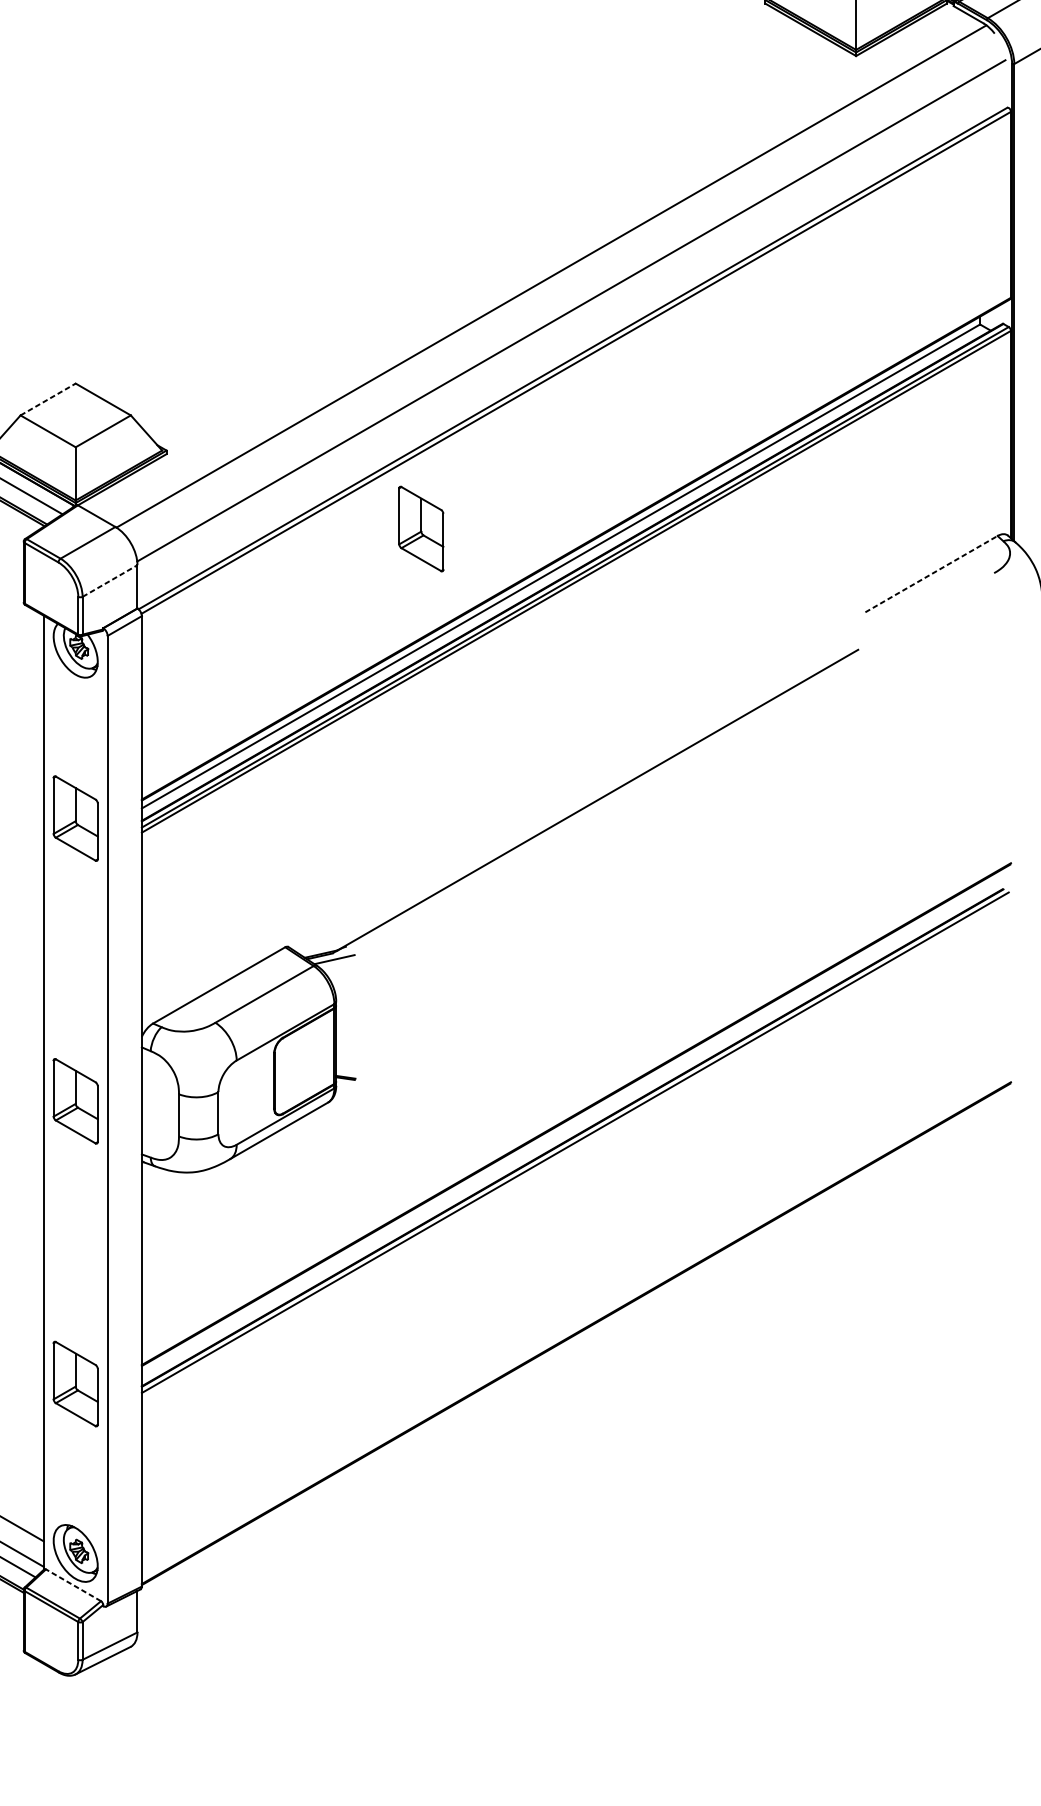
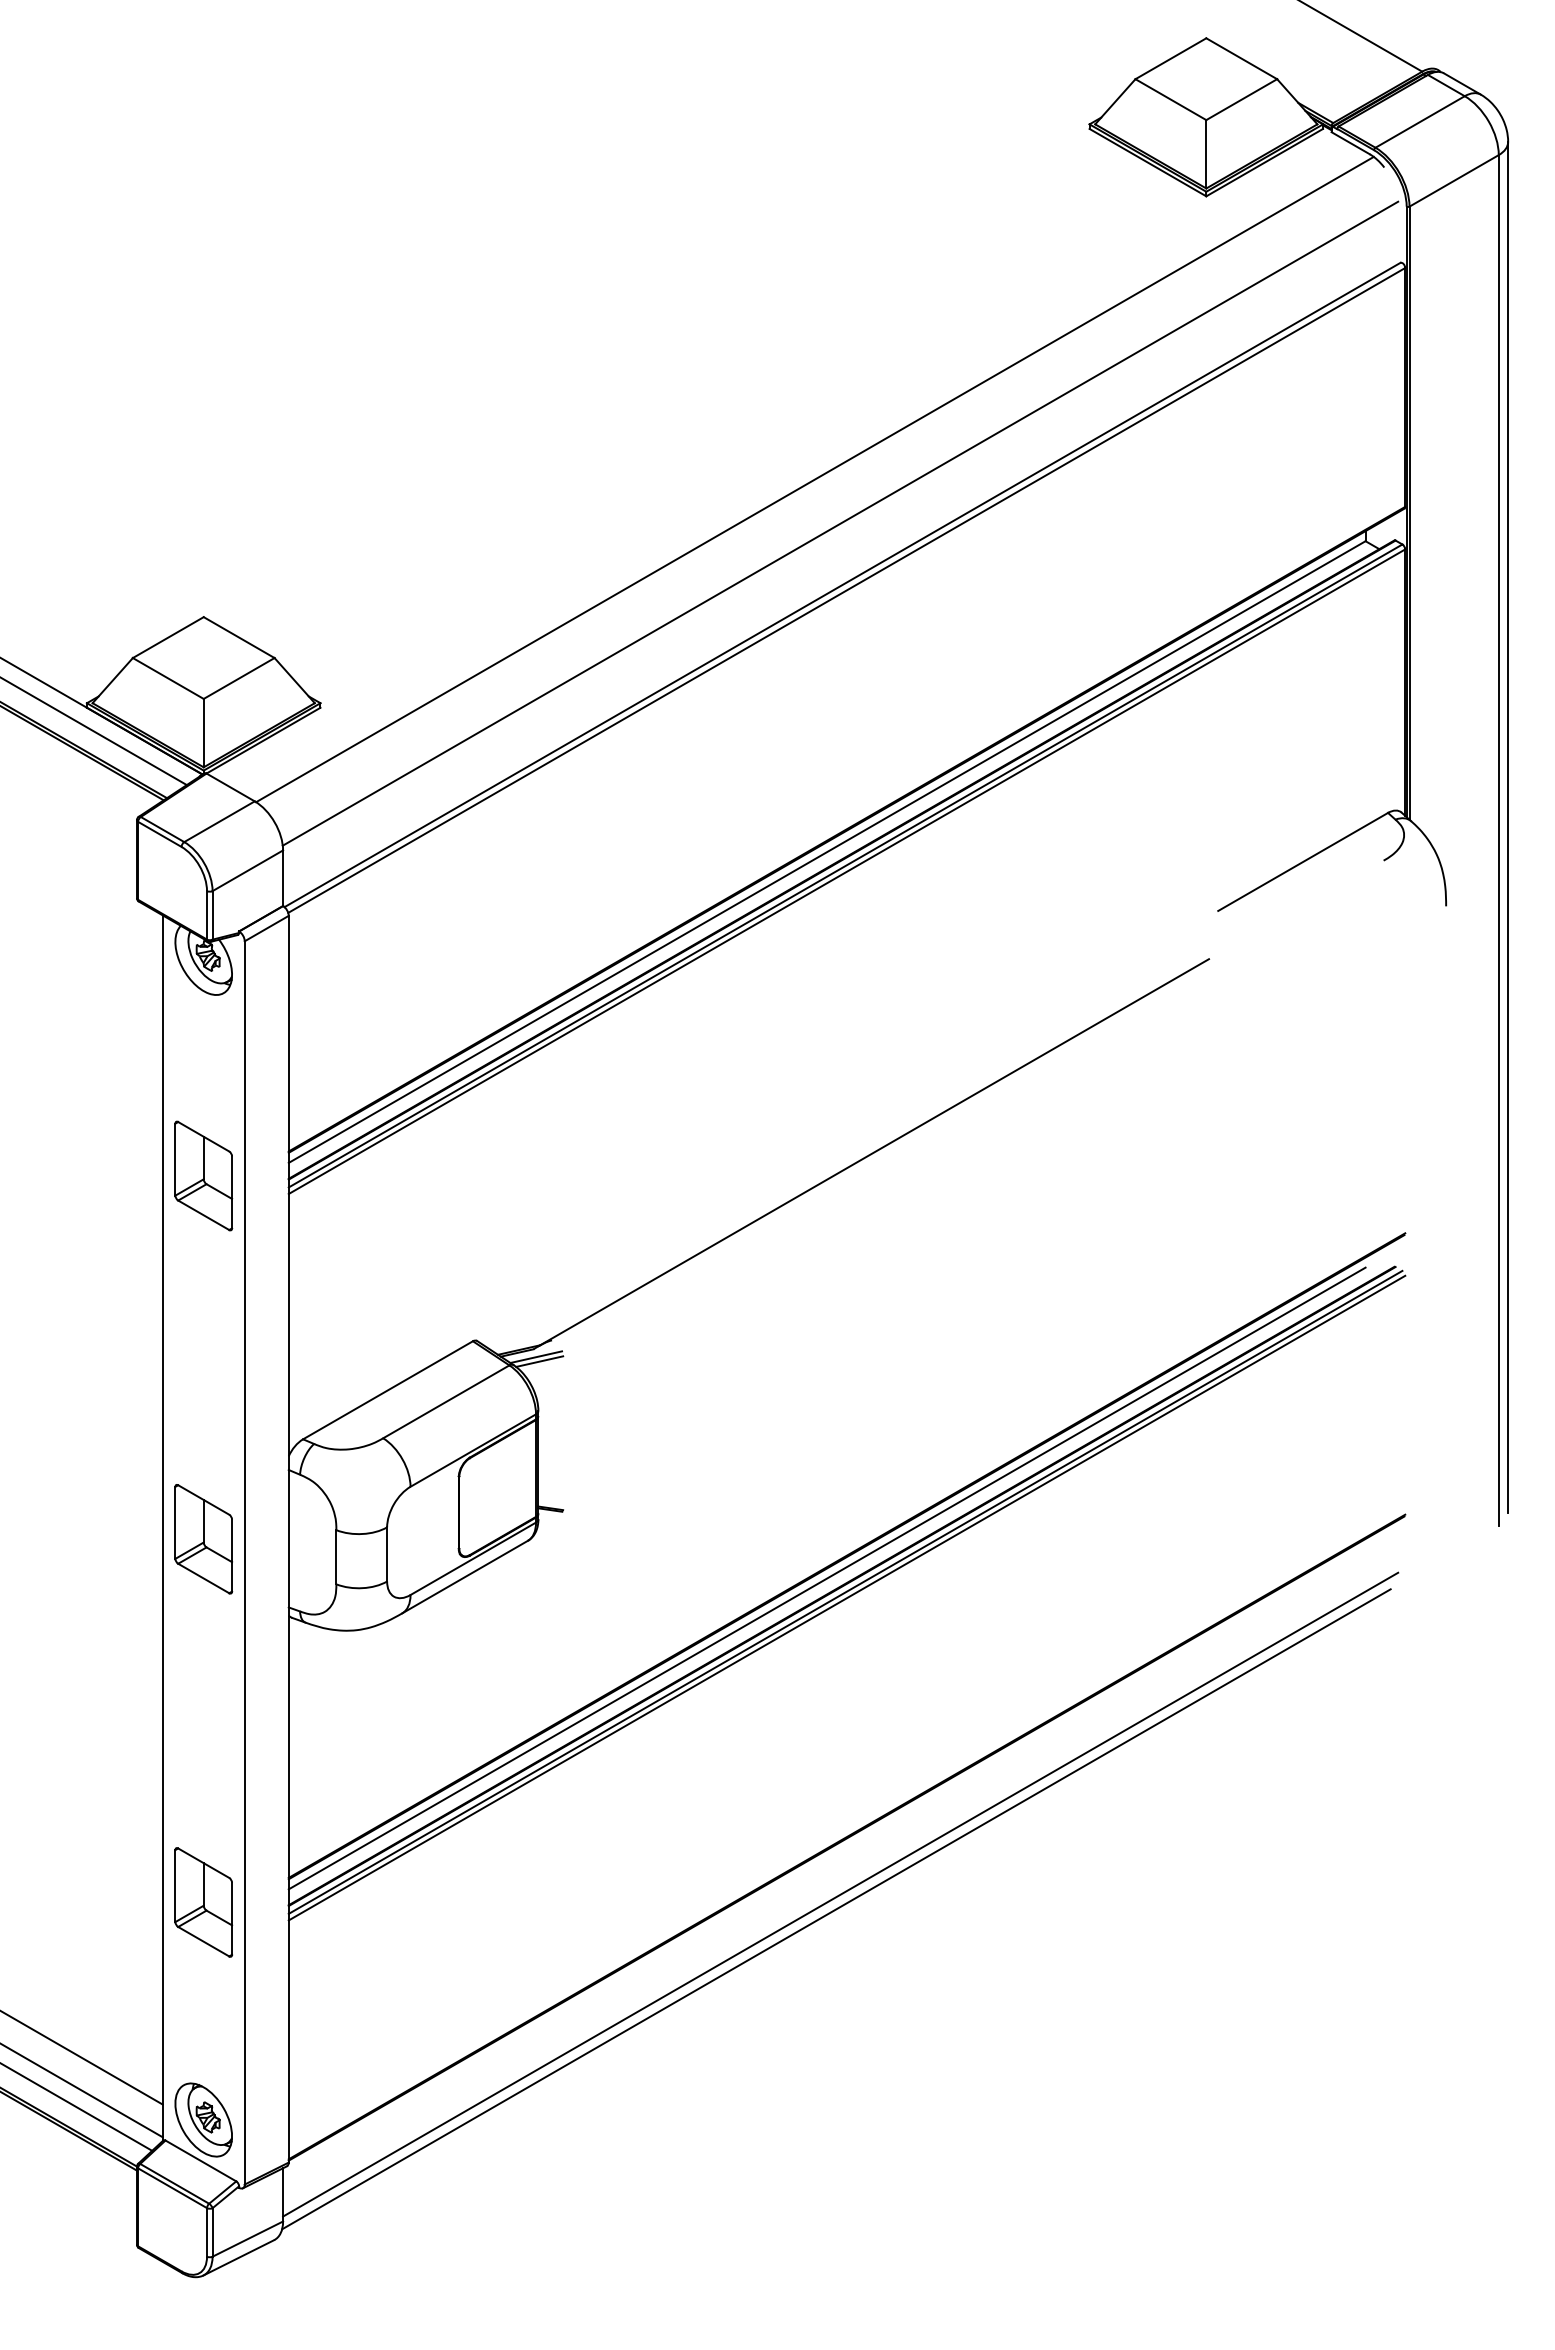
line: (48, 399) -> (168, 637), dashed -> solid
part: (421, 528) -> (647, 803), removed
line: (931, 573) -> (1303, 861), dashed -> solid
line: (109, 580) -> (247, 870), dashed -> solid
line: (337, 963) -> (539, 1361), added
line: (560, 1131) -> (826, 1578), added
line: (576, 1146) -> (846, 1597), added
line: (571, 1377) -> (840, 1894), added
line: (568, 1389) -> (836, 1909), added
line: (73, 1584) -> (200, 2160), dashed -> solid

